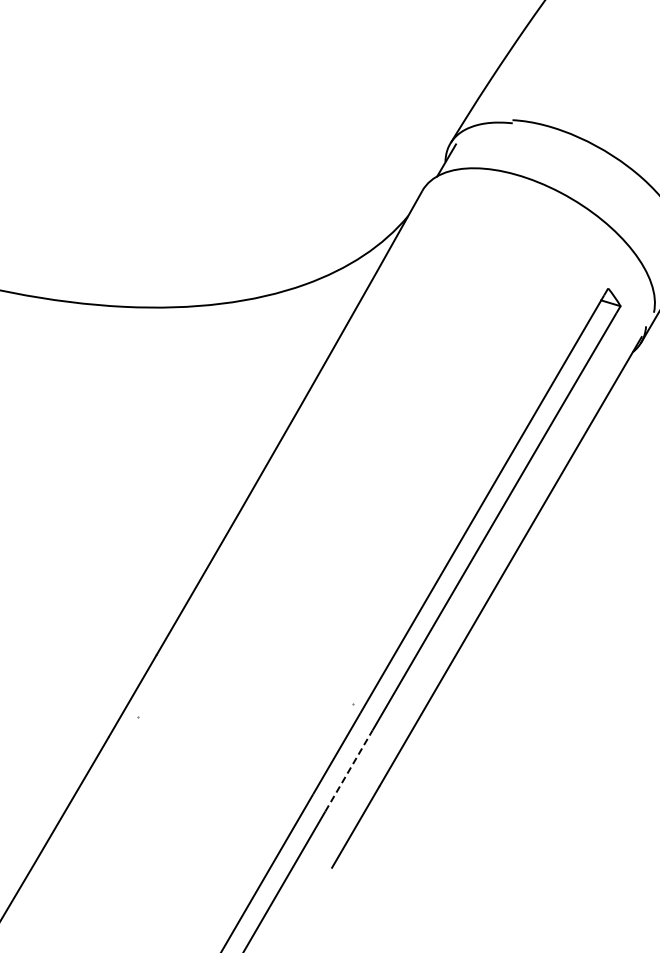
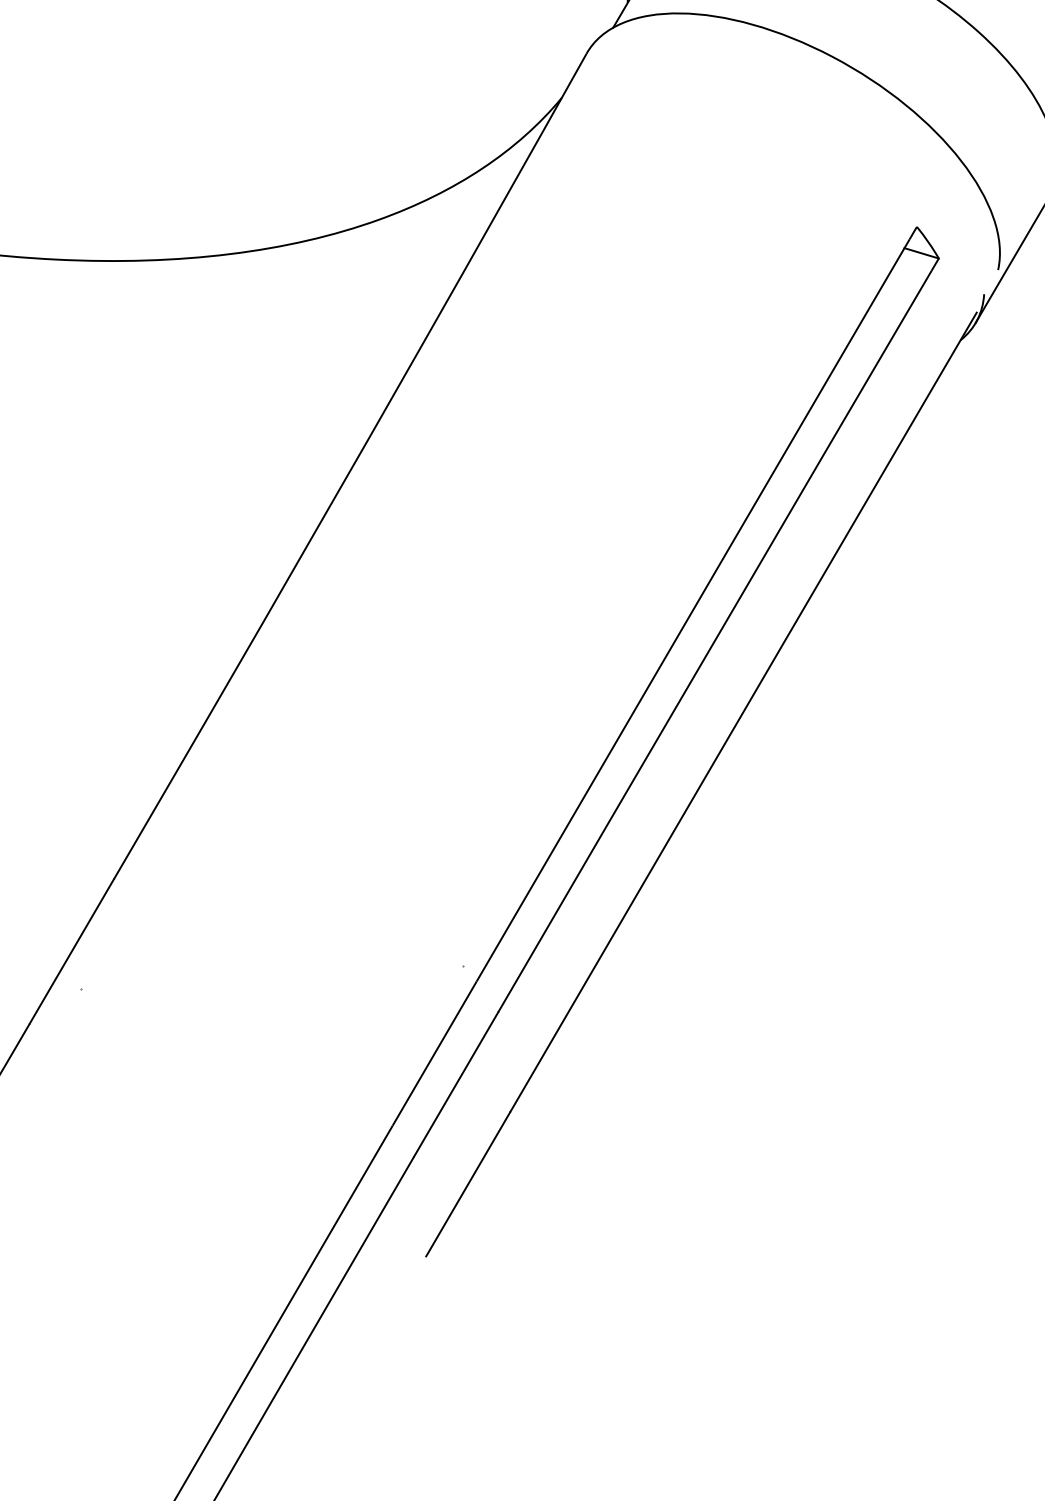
line: (348, 770) -> (455, 1083), dashed -> solid

